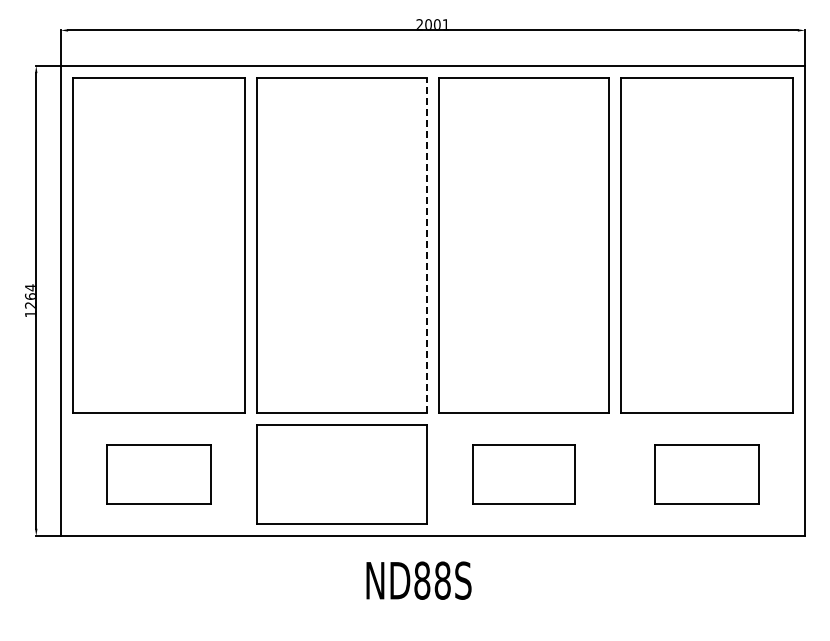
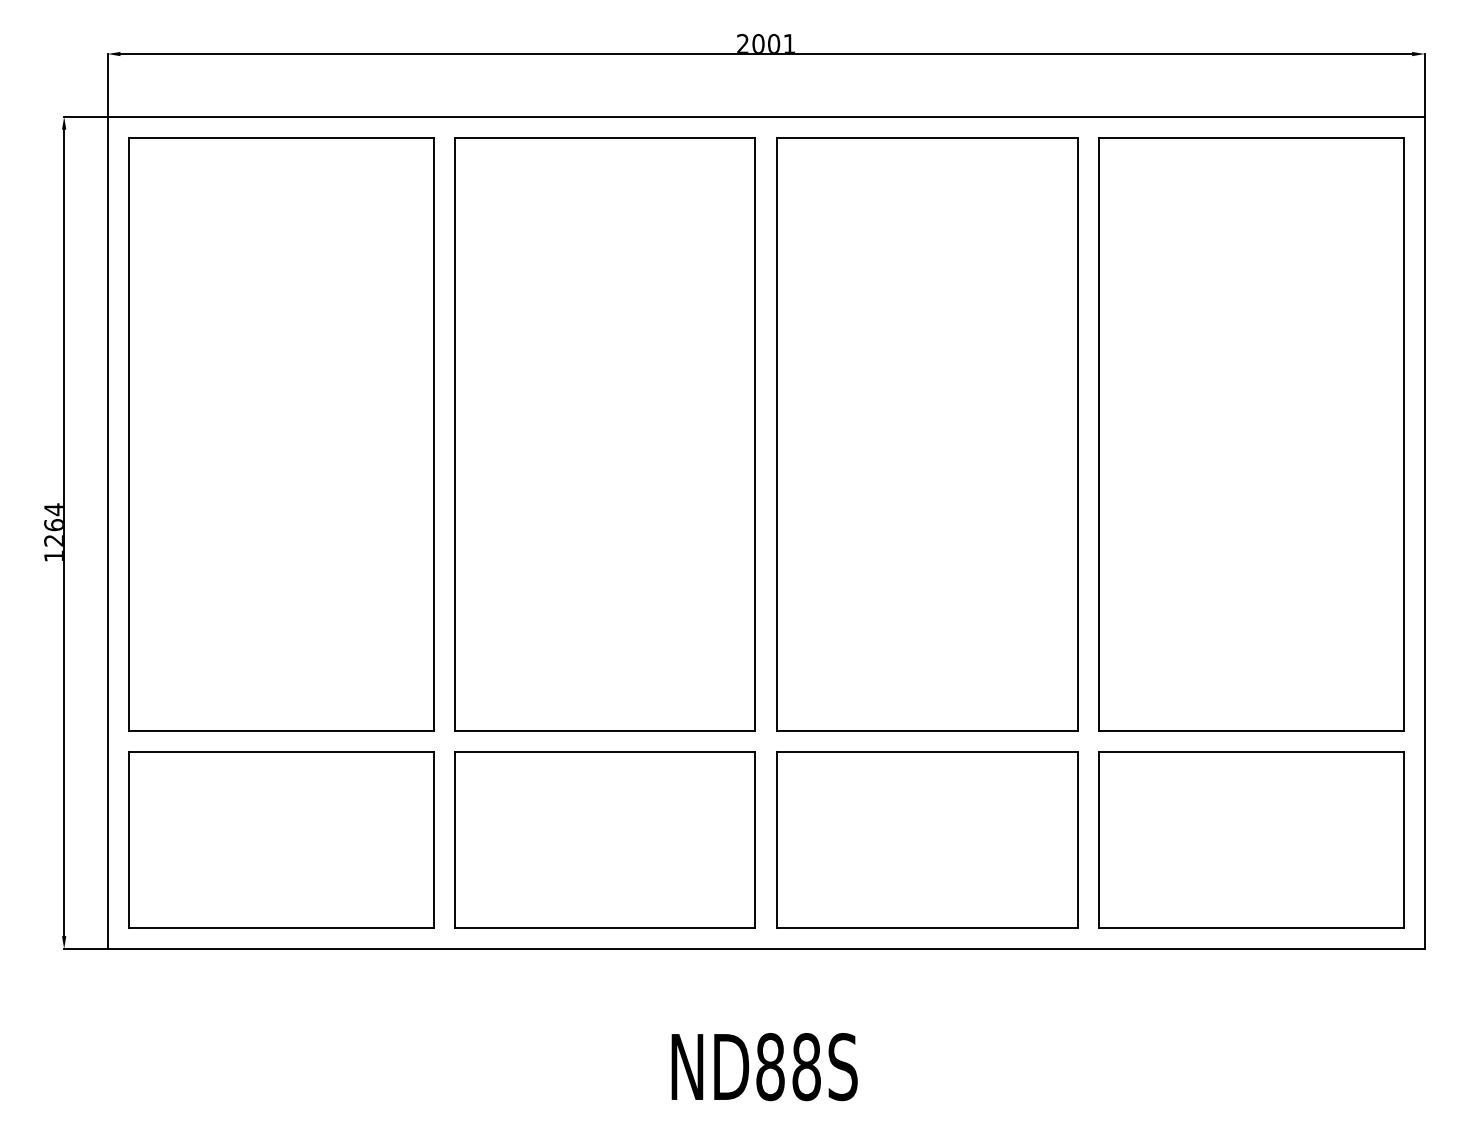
line: (426, 245) -> (754, 434), dashed -> solid
part: (158, 474) -> (280, 840), size x1.67
part: (523, 474) -> (926, 840), size x1.67
part: (706, 474) -> (1250, 840), size x1.67
text: (418, 580) -> (763, 1066), moved

